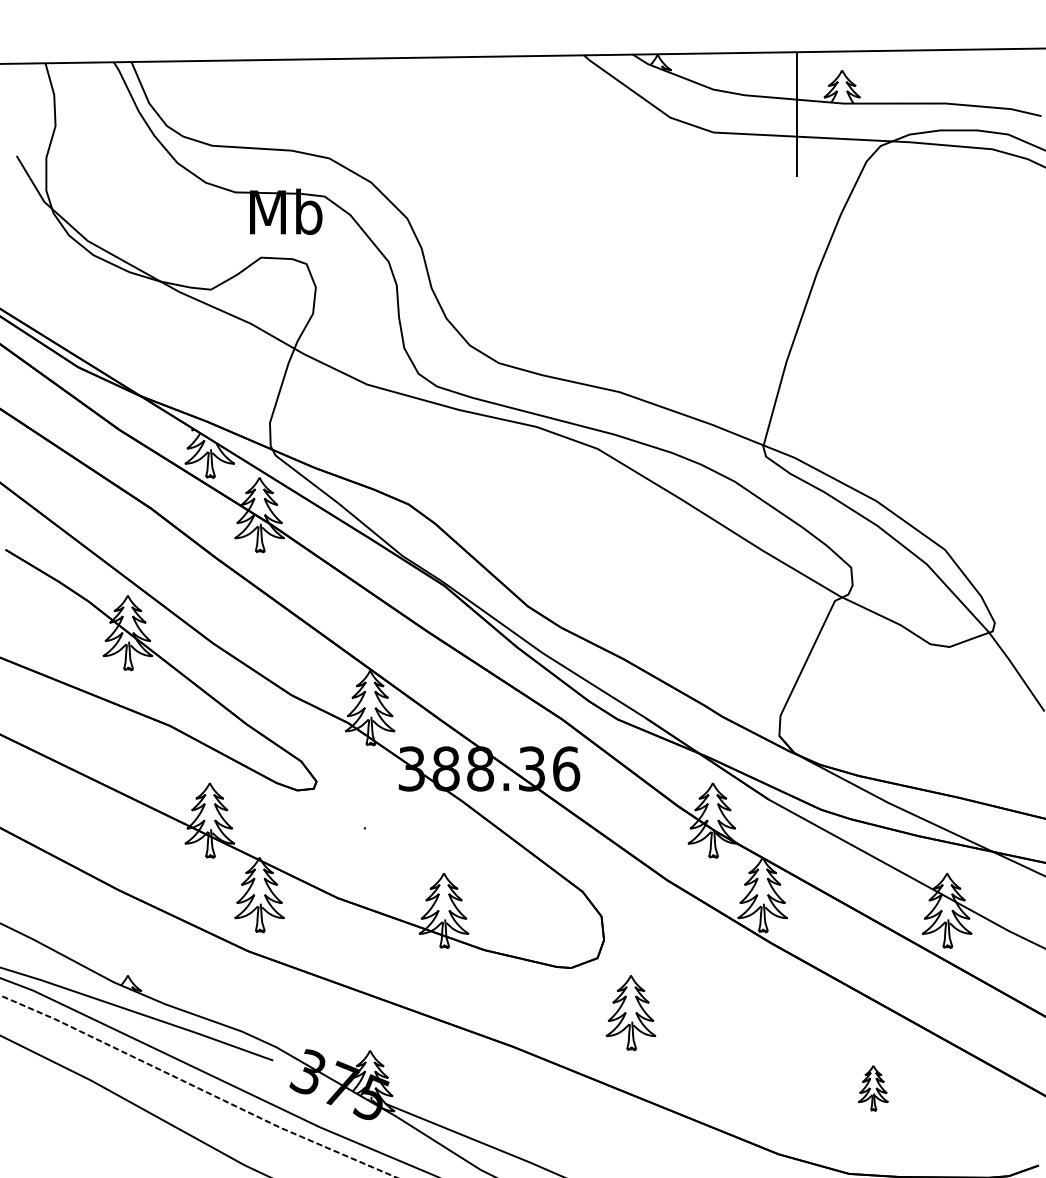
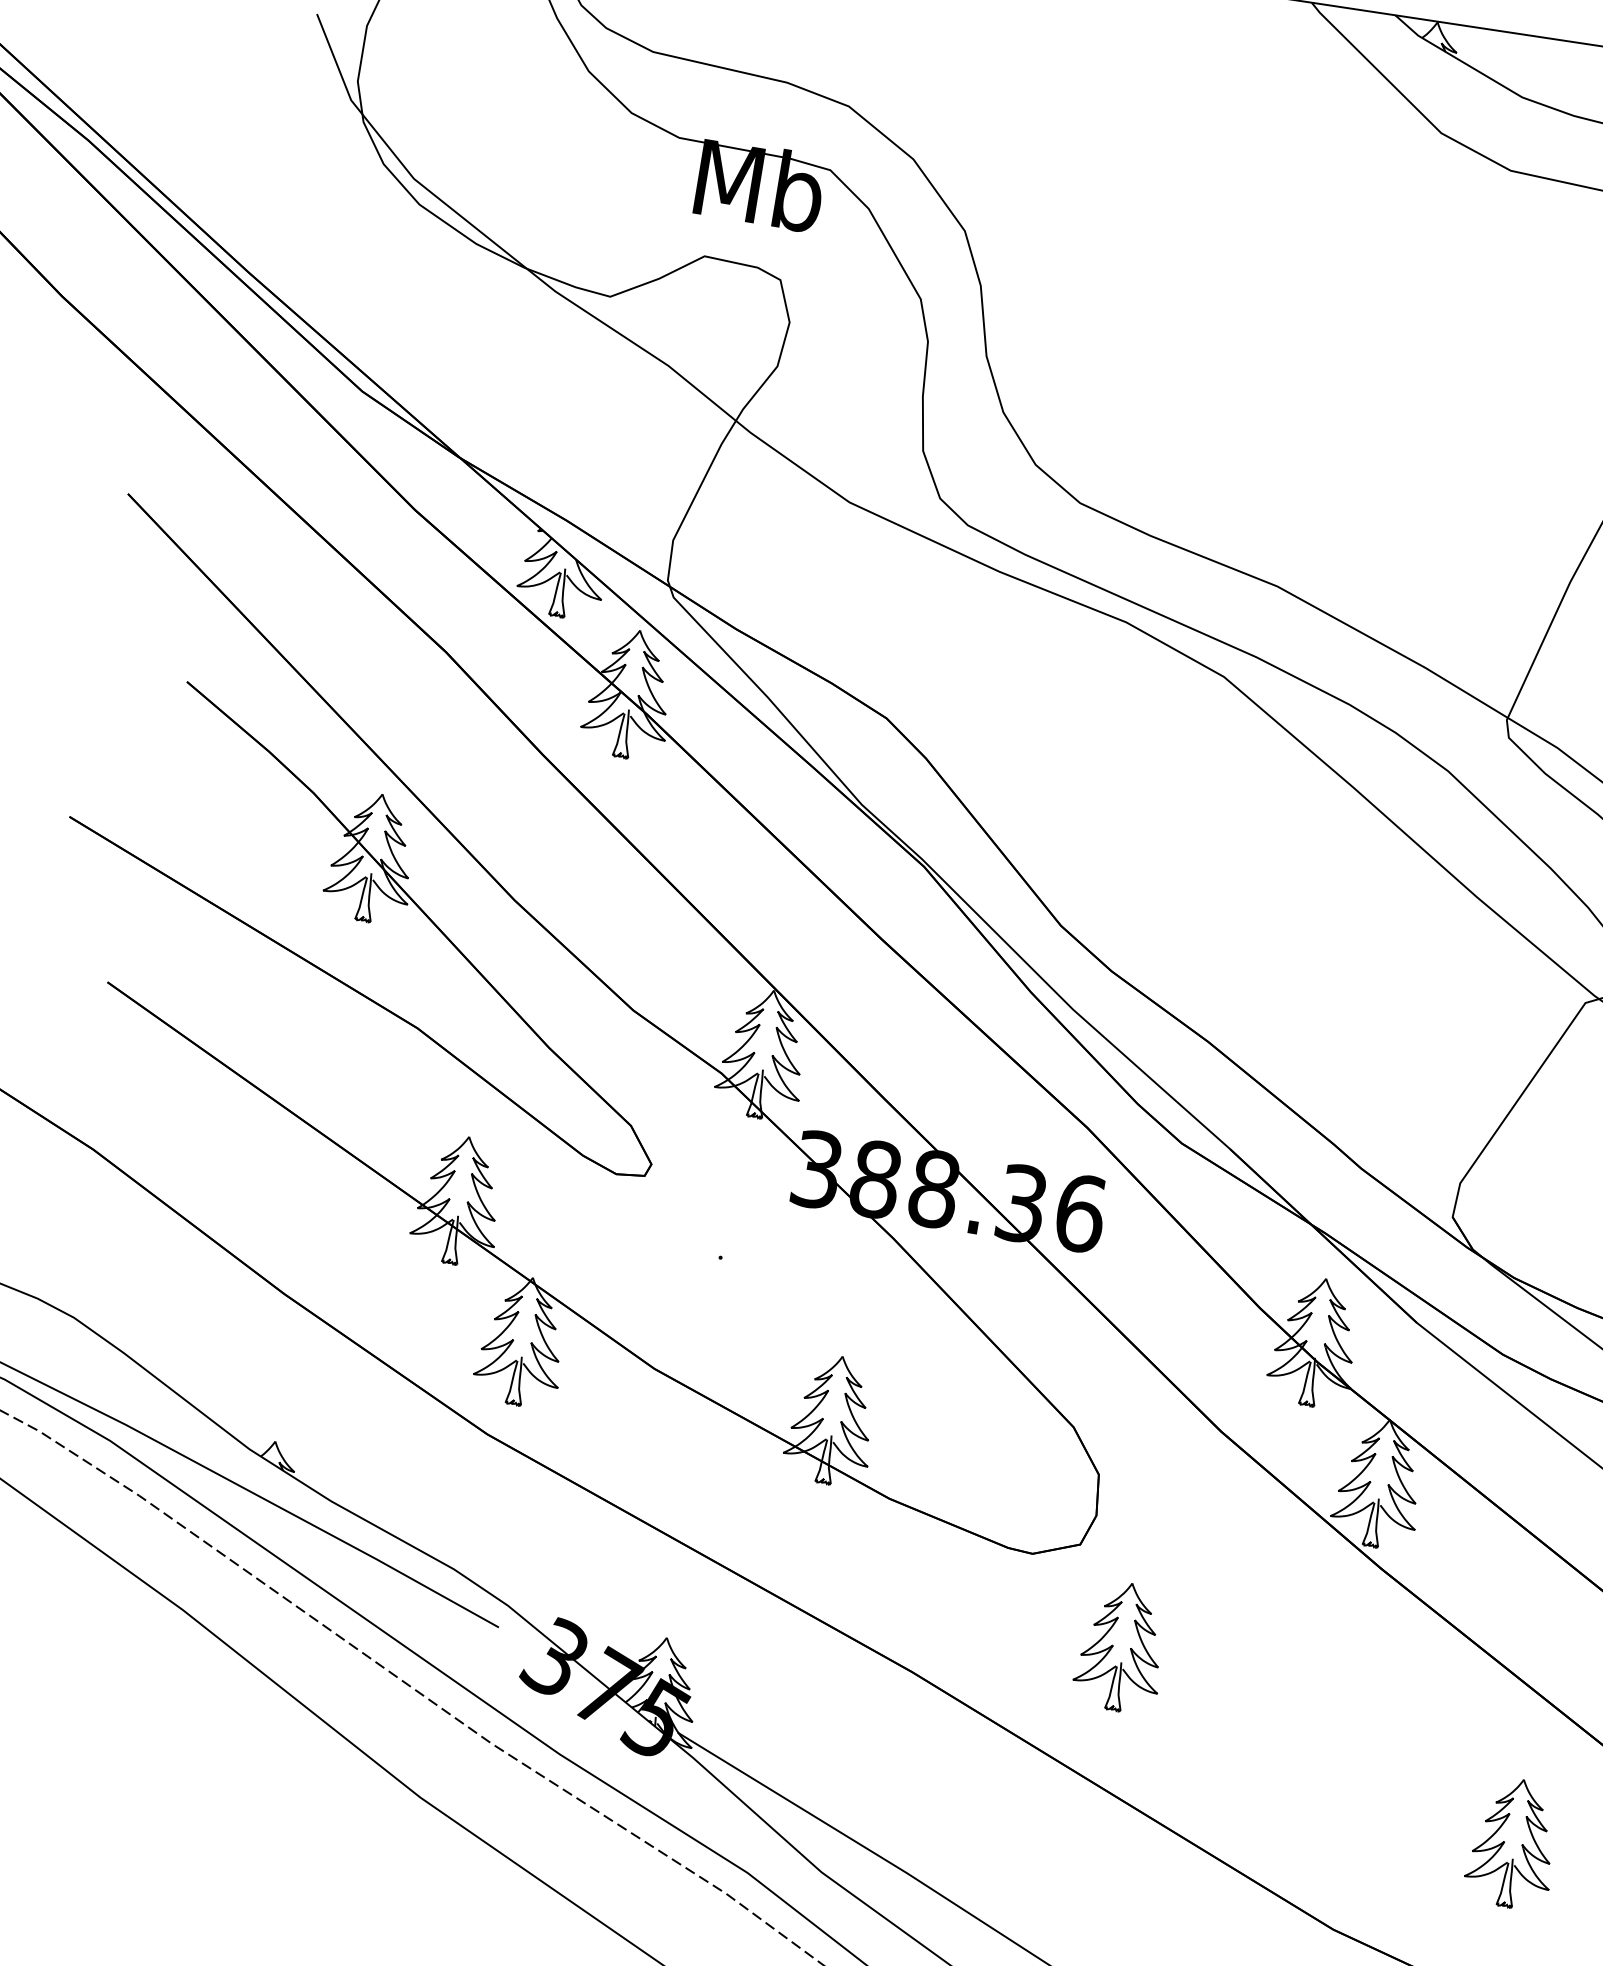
part: (873, 1088) -> (1513, 1844), size x1.67

